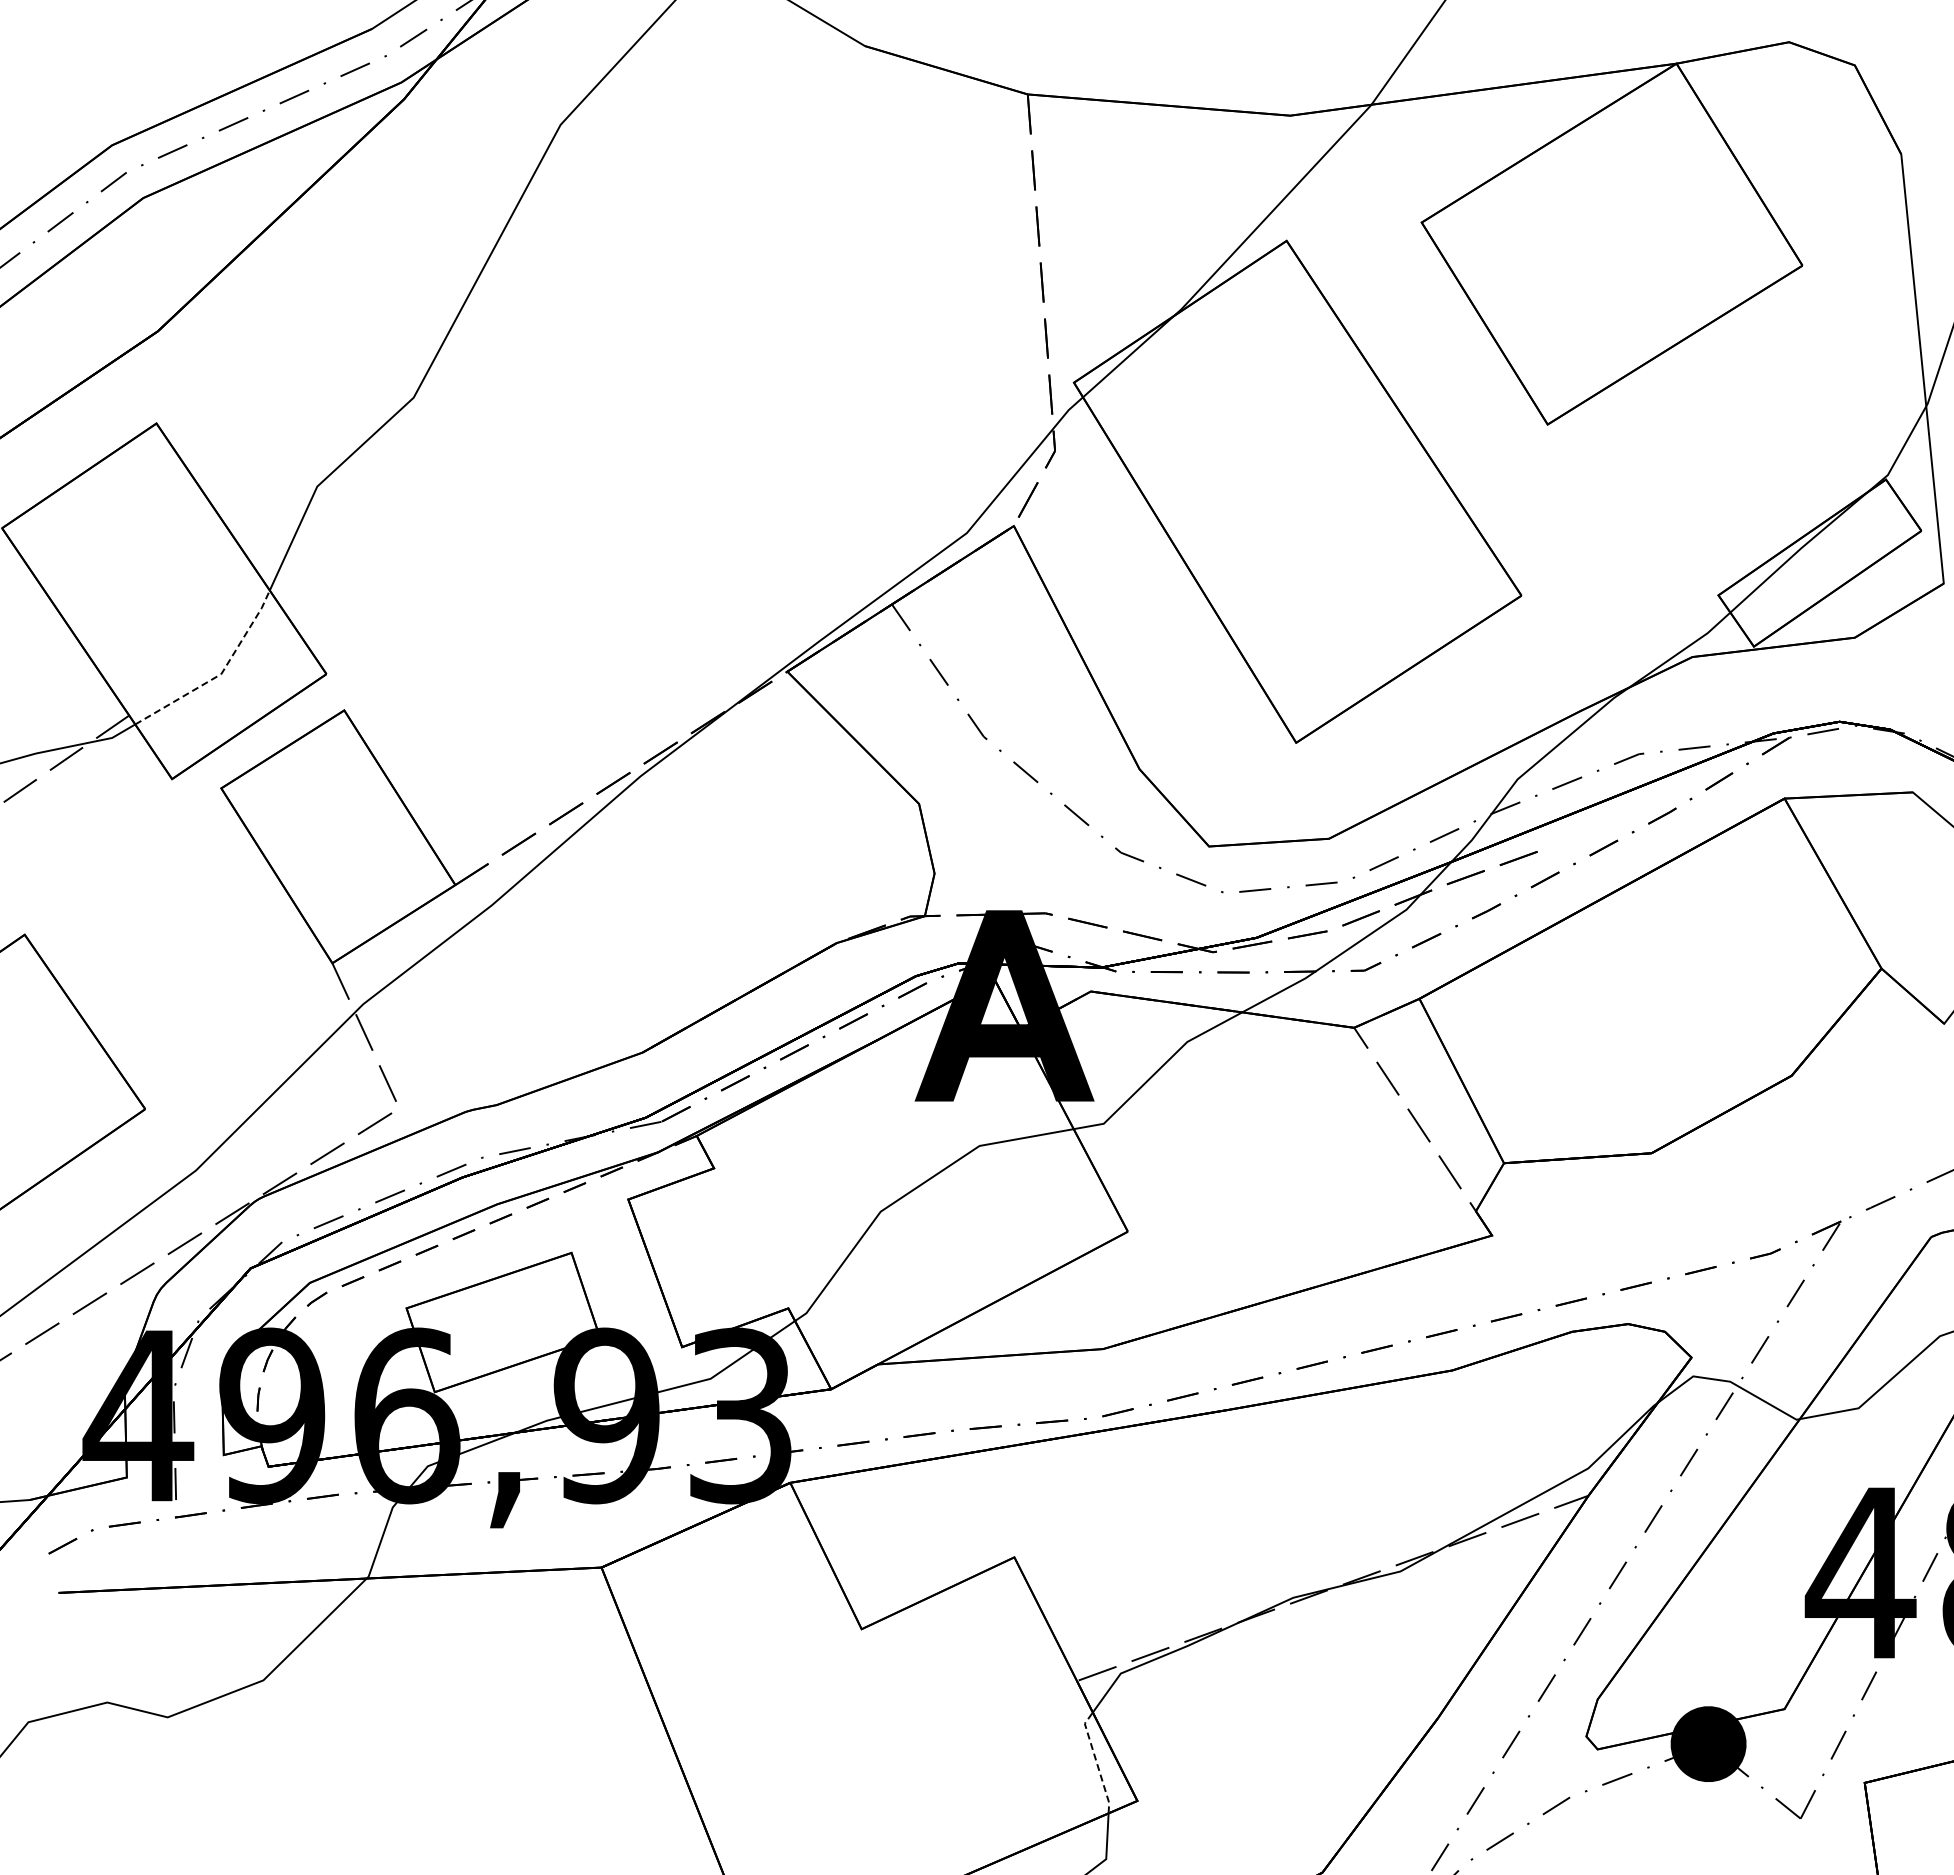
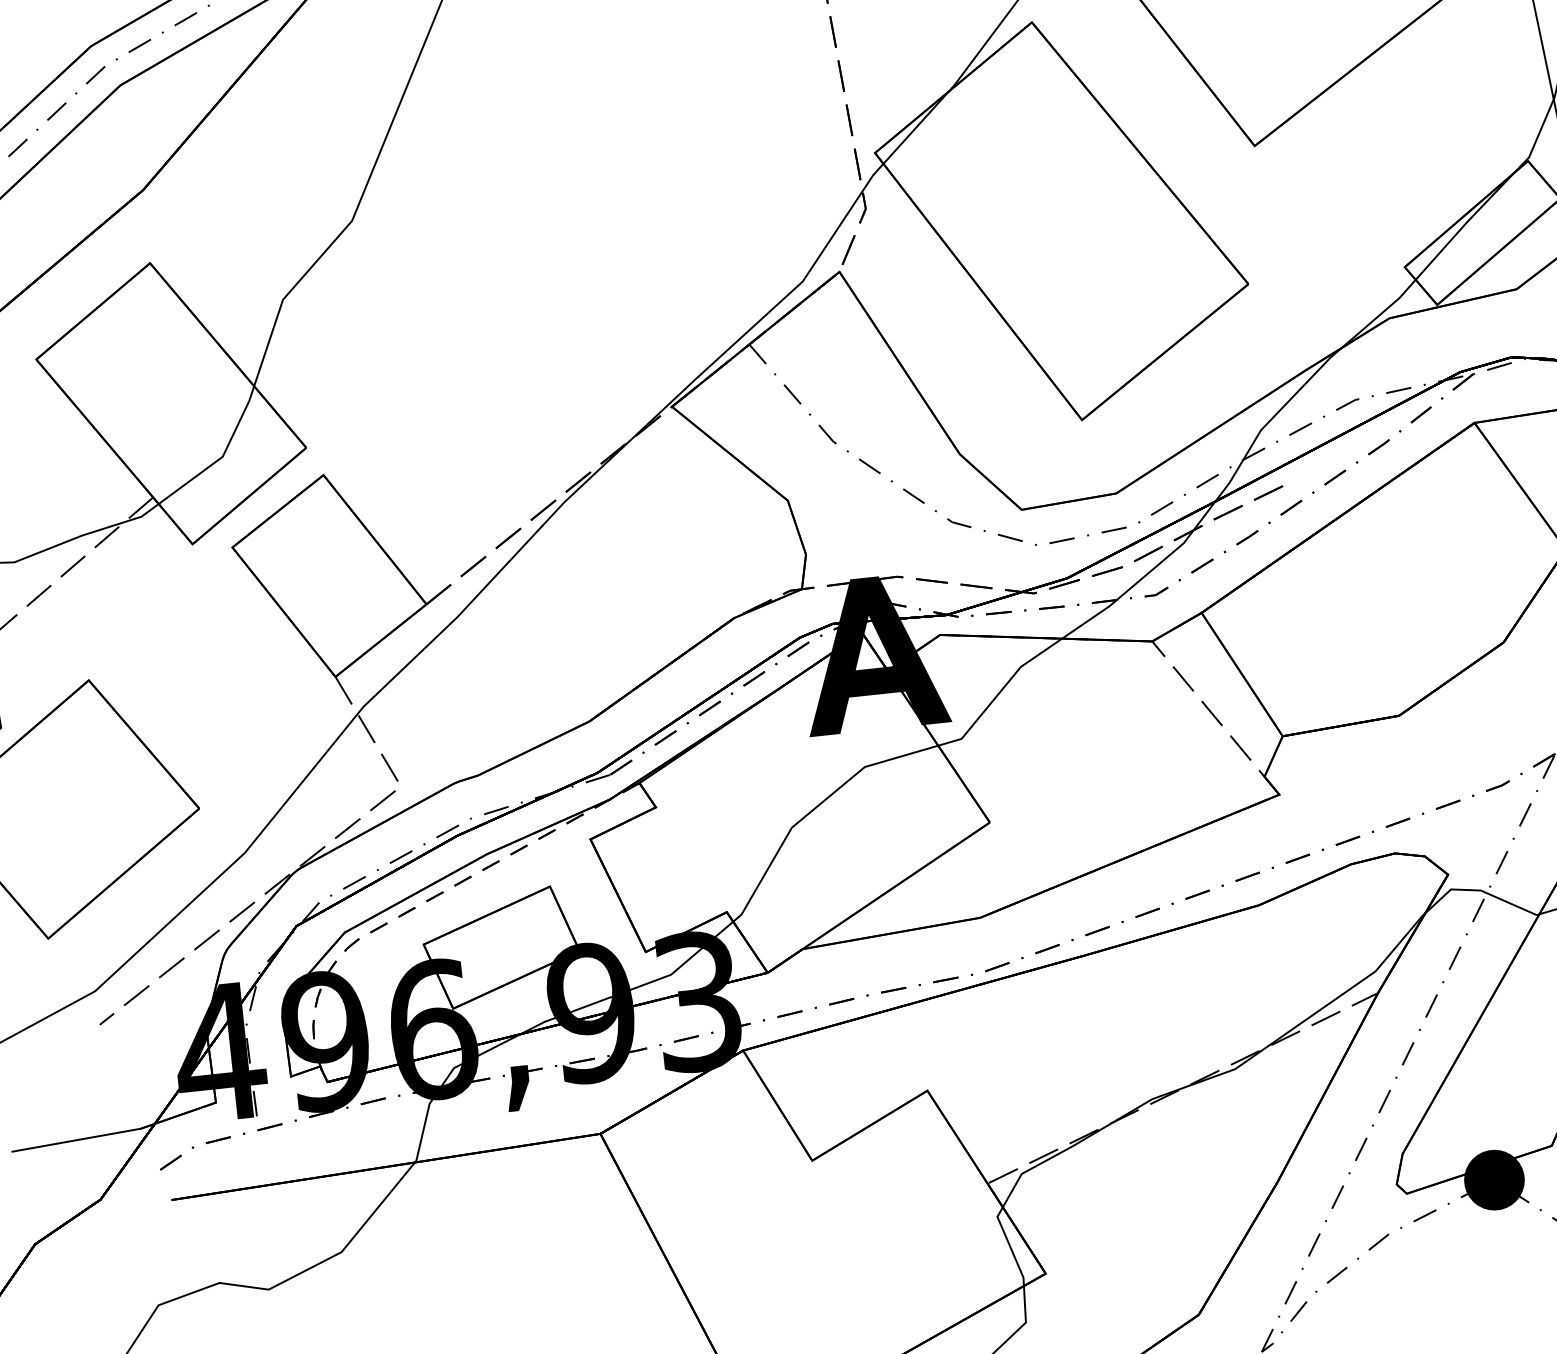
line: (221, 674) -> (222, 457), dashed -> solid
line: (1096, 1761) -> (1009, 1245), dashed -> solid

